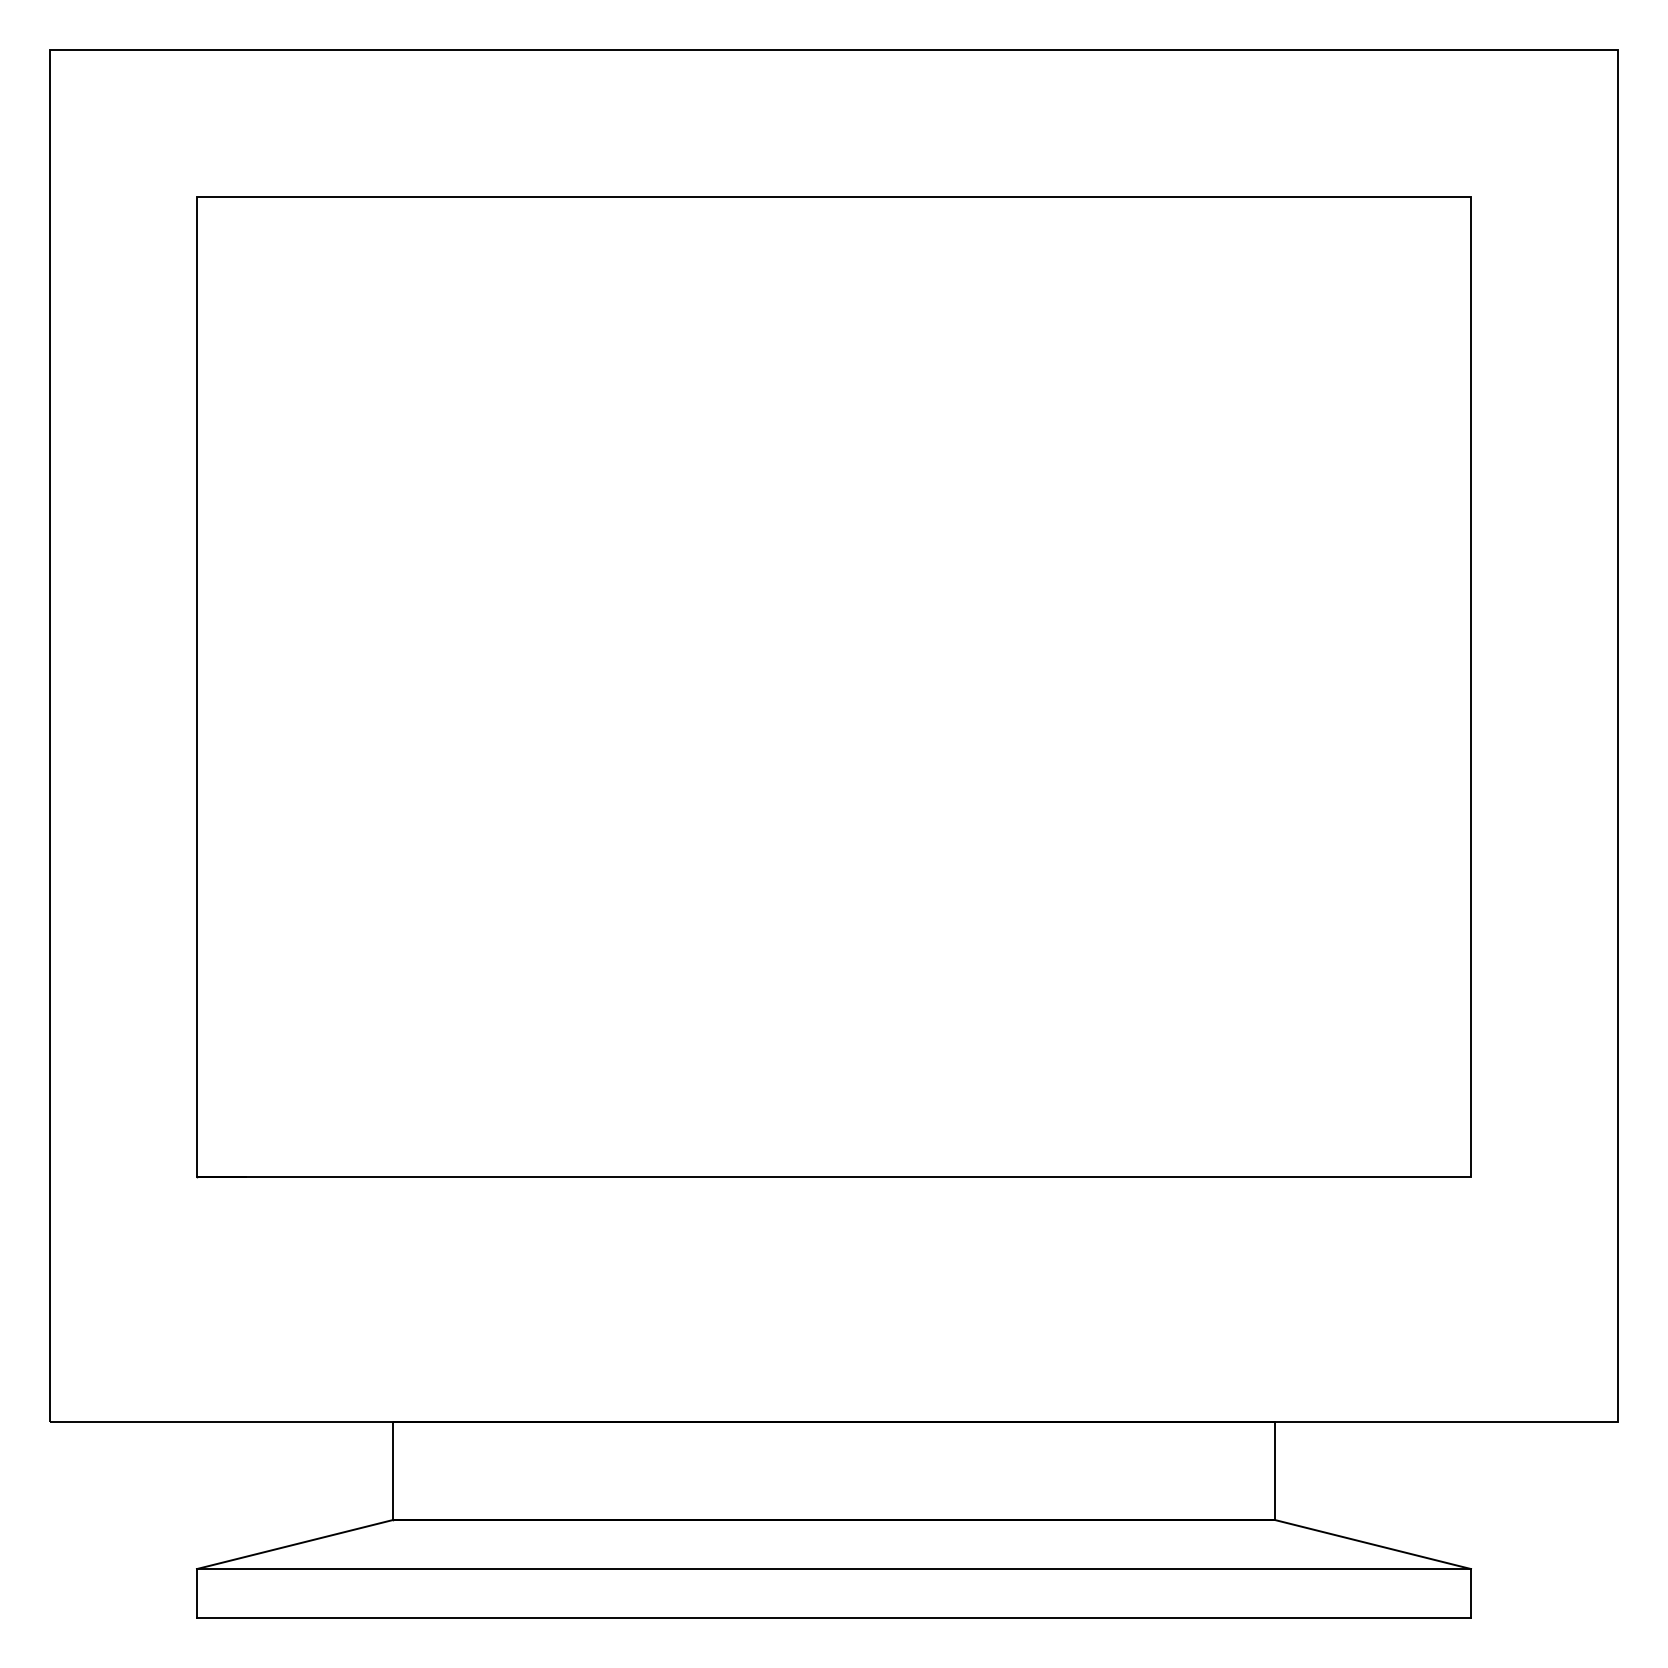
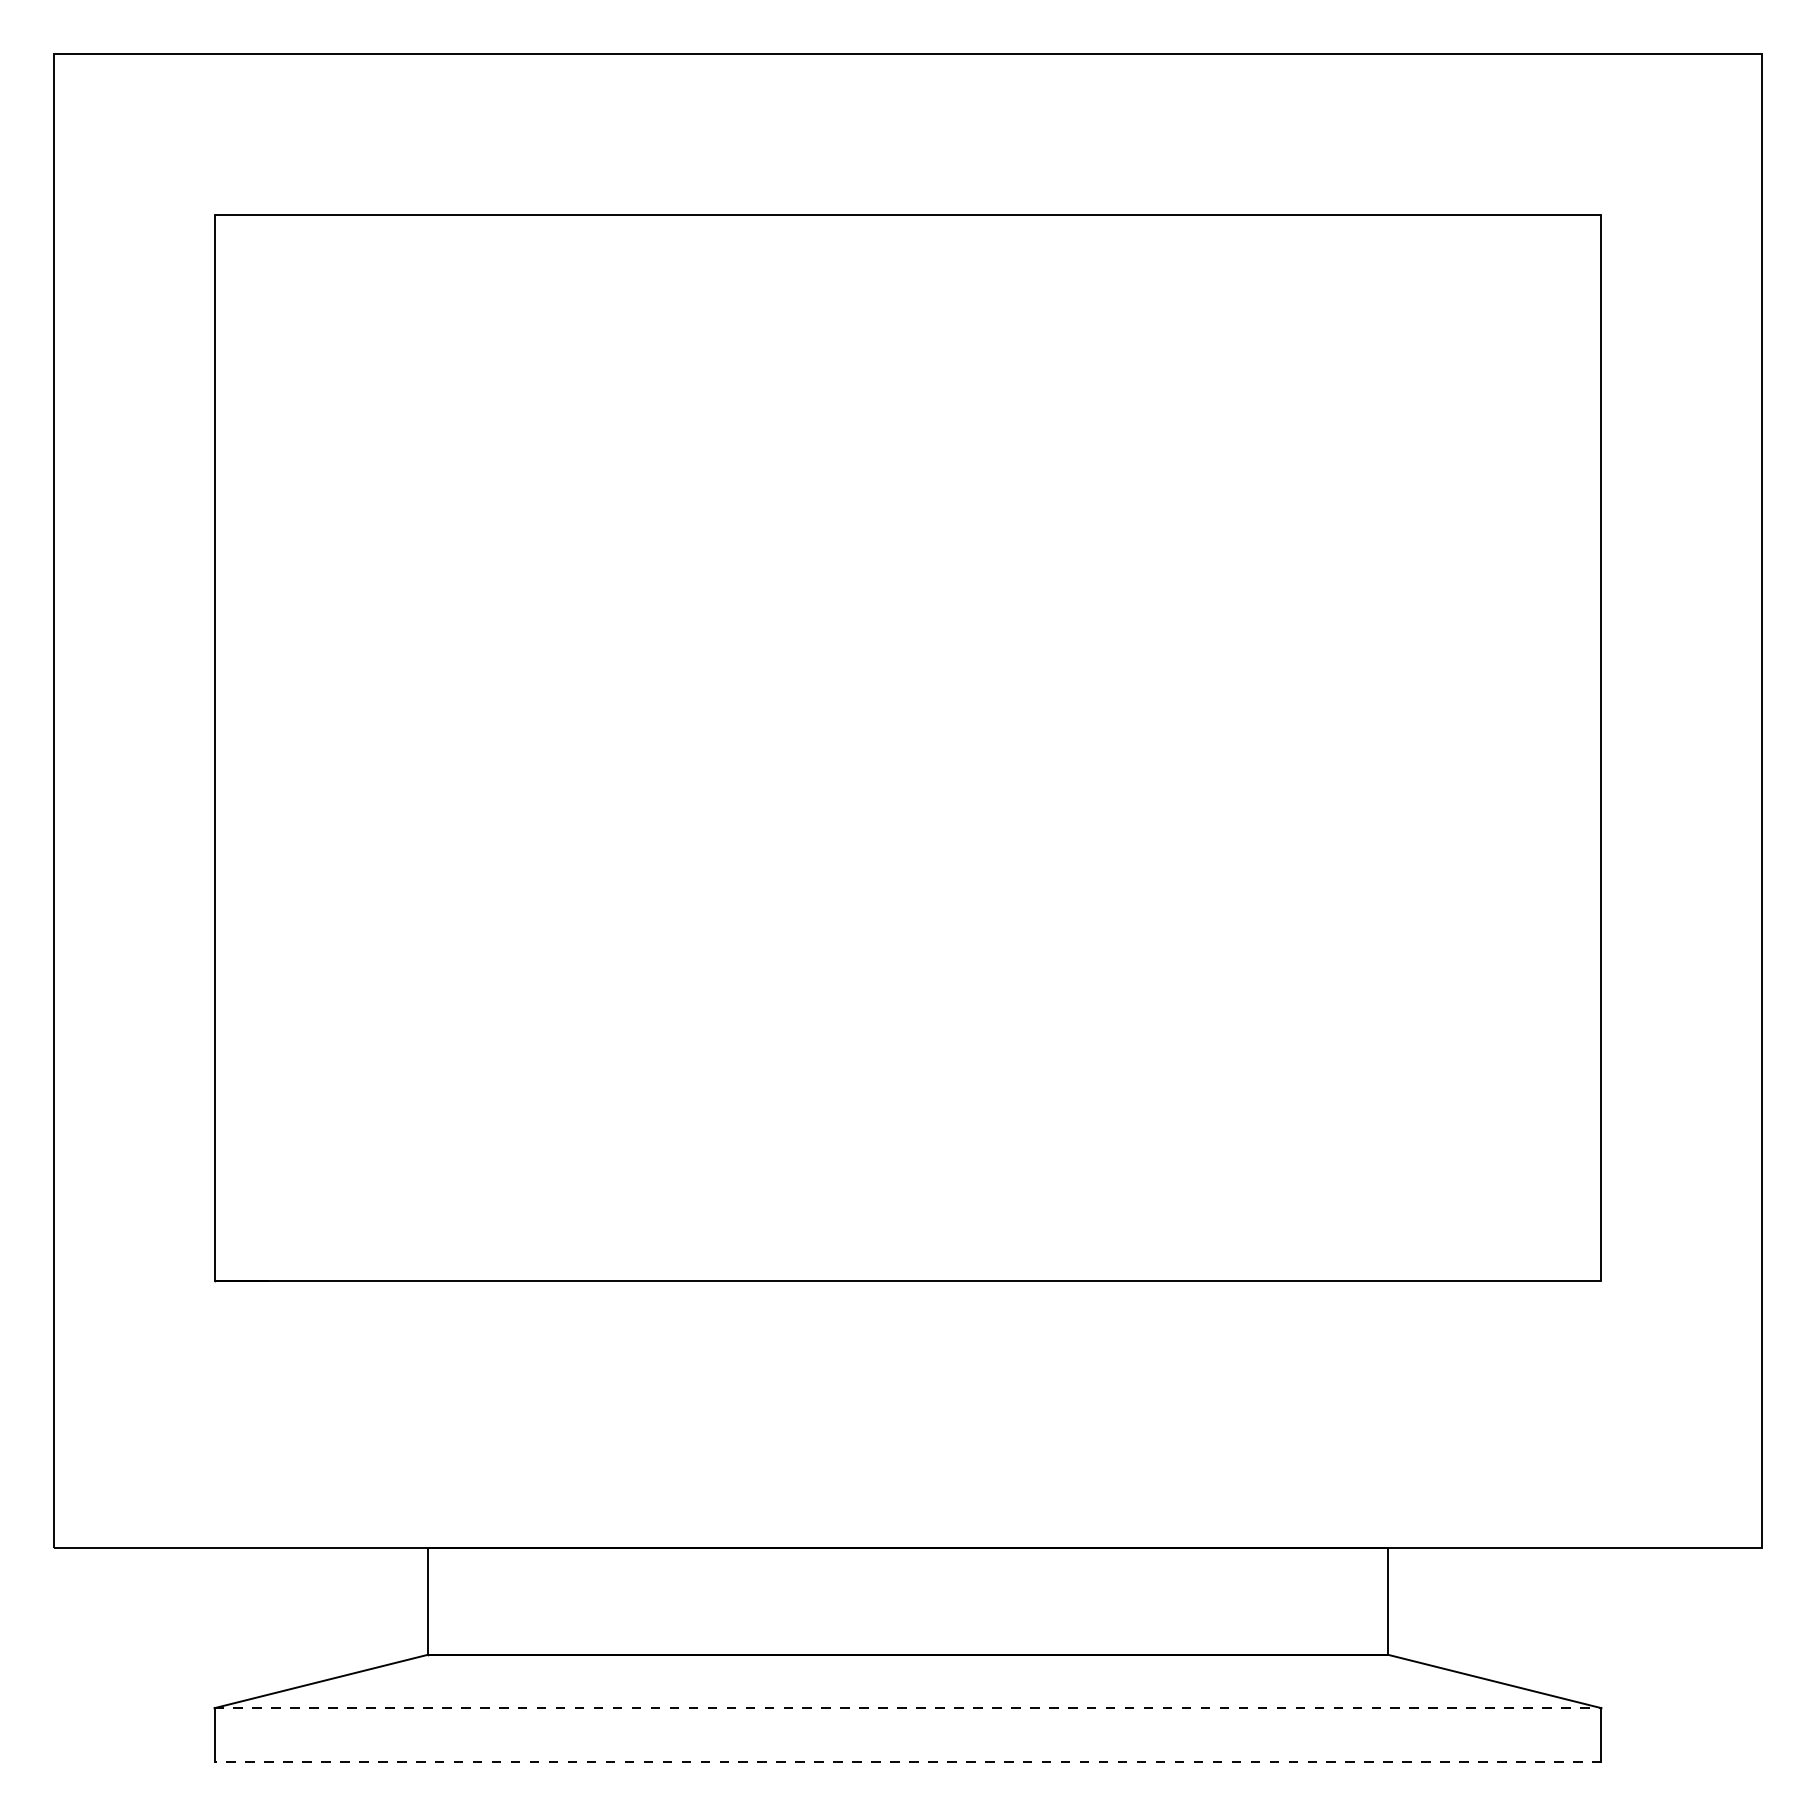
line: (834, 1569) -> (908, 1708), solid -> dashed
line: (833, 1618) -> (907, 1761), solid -> dashed

